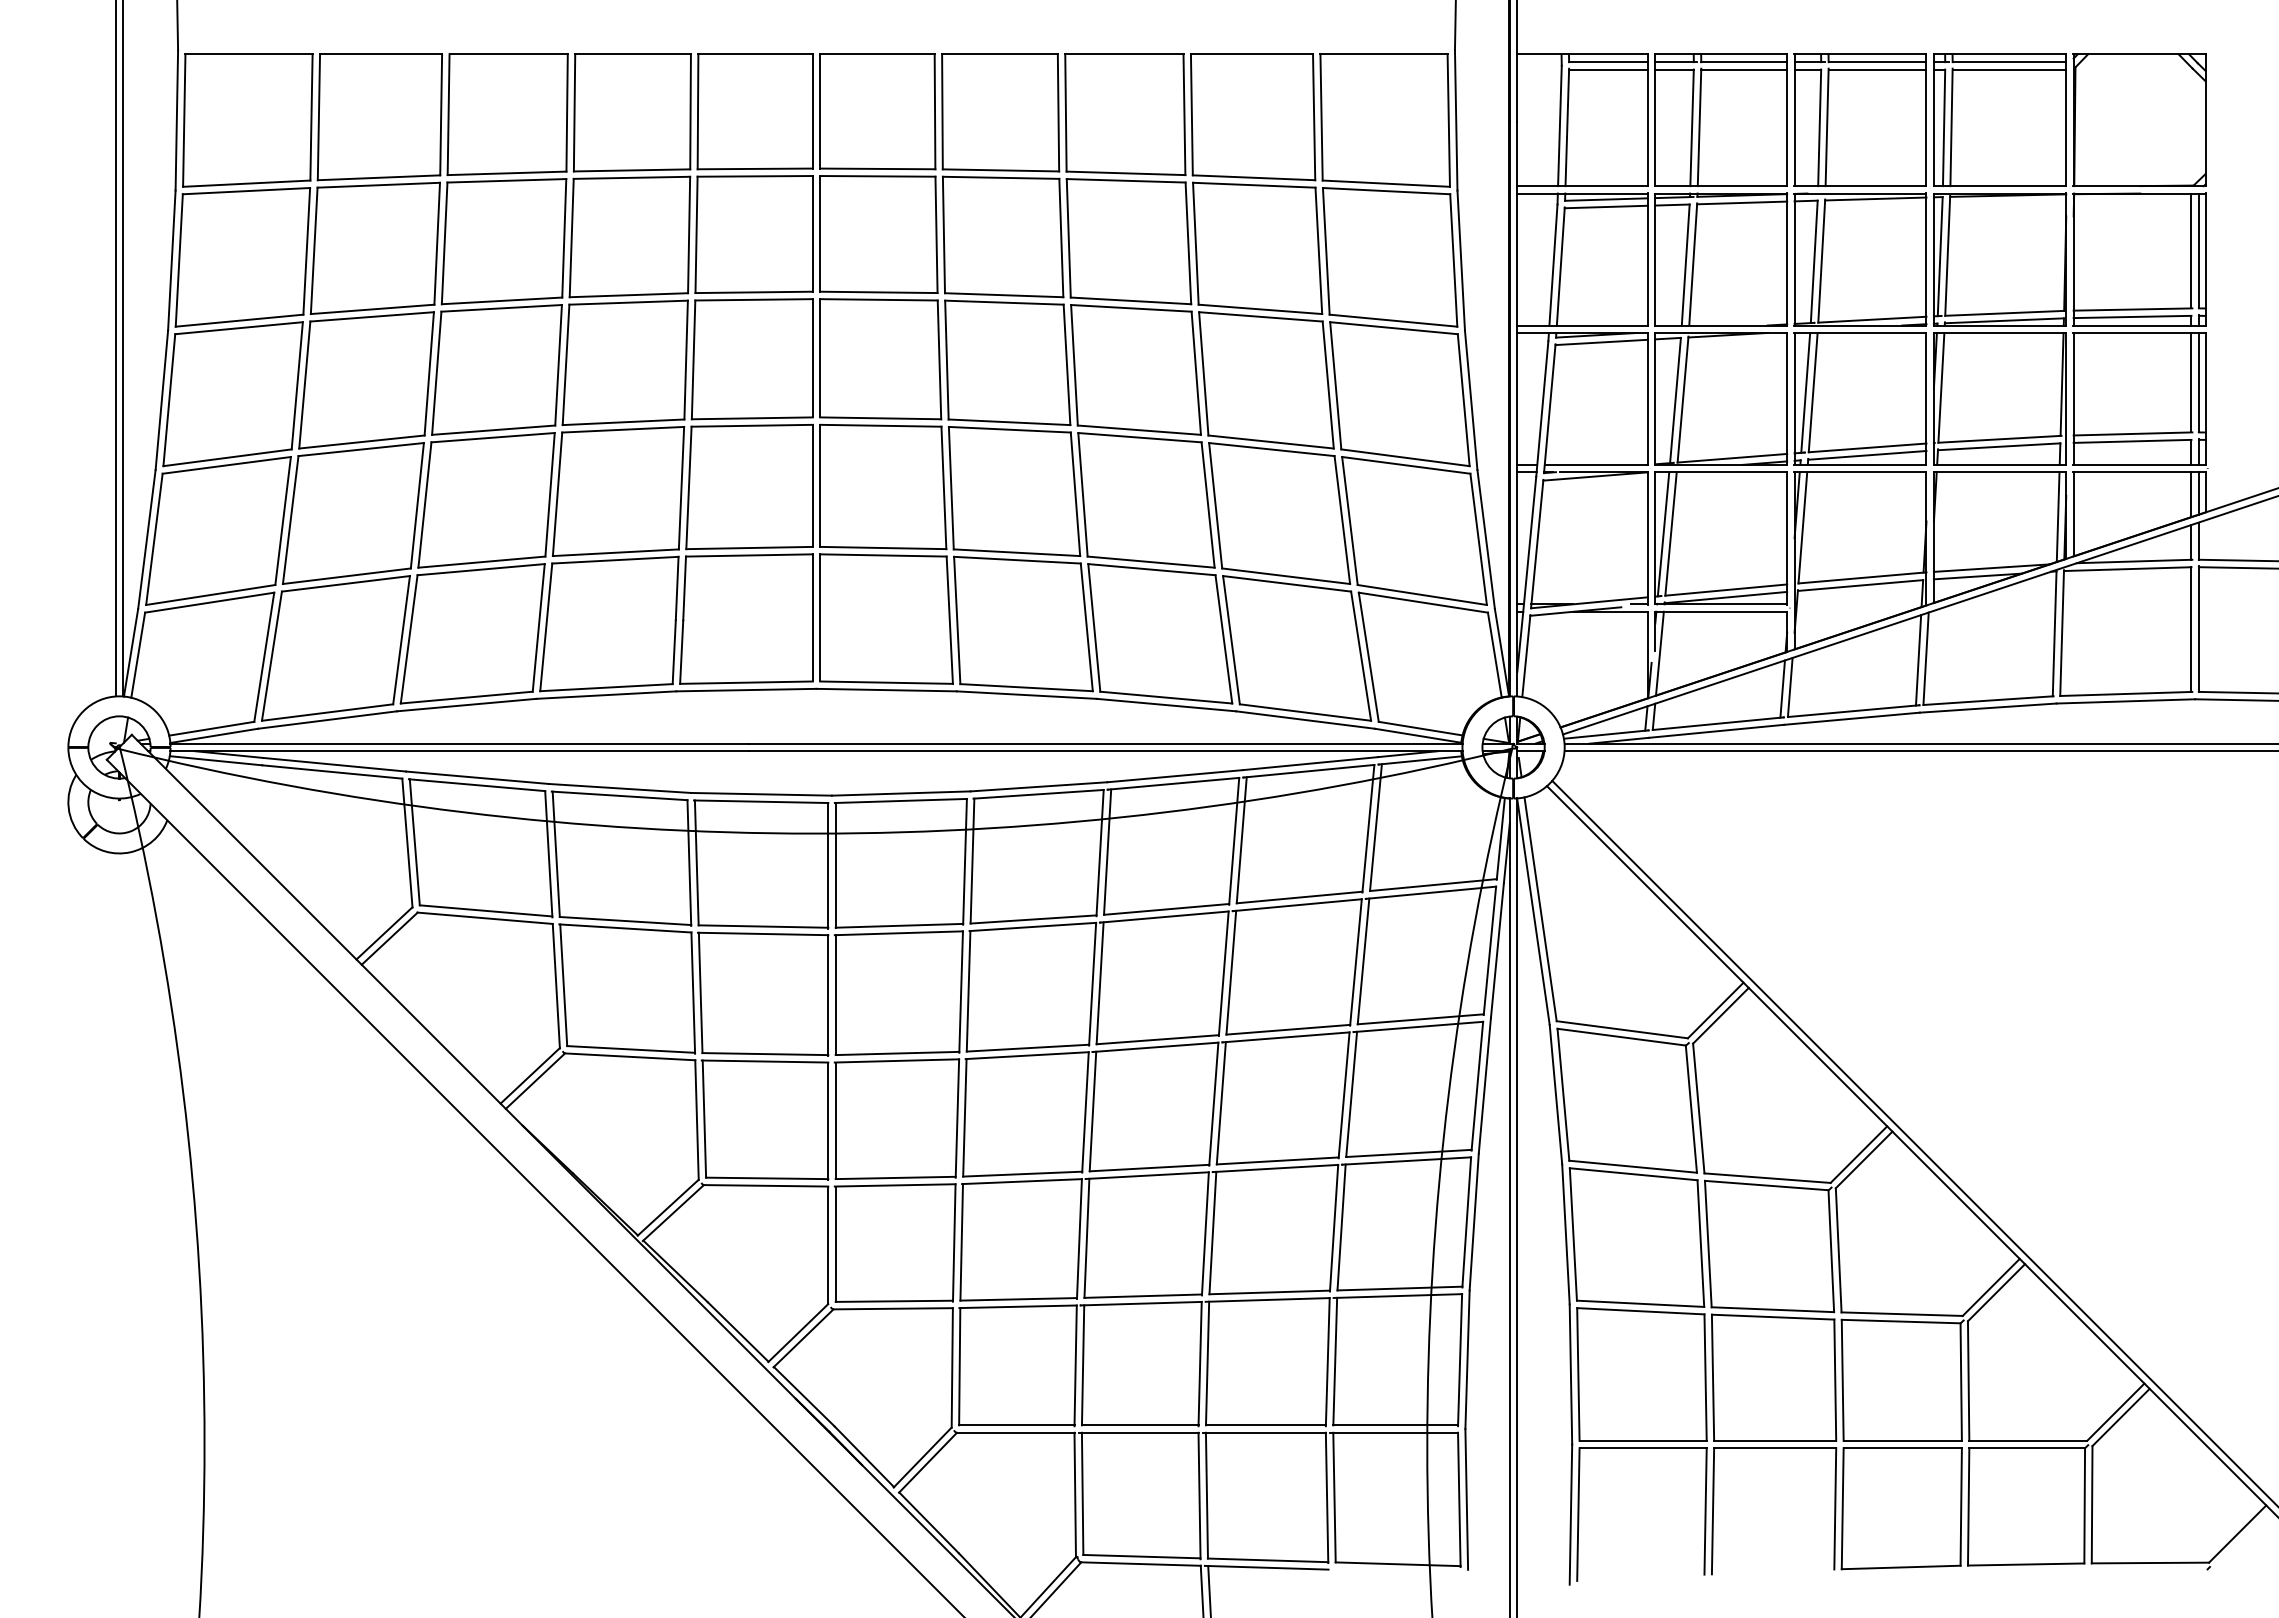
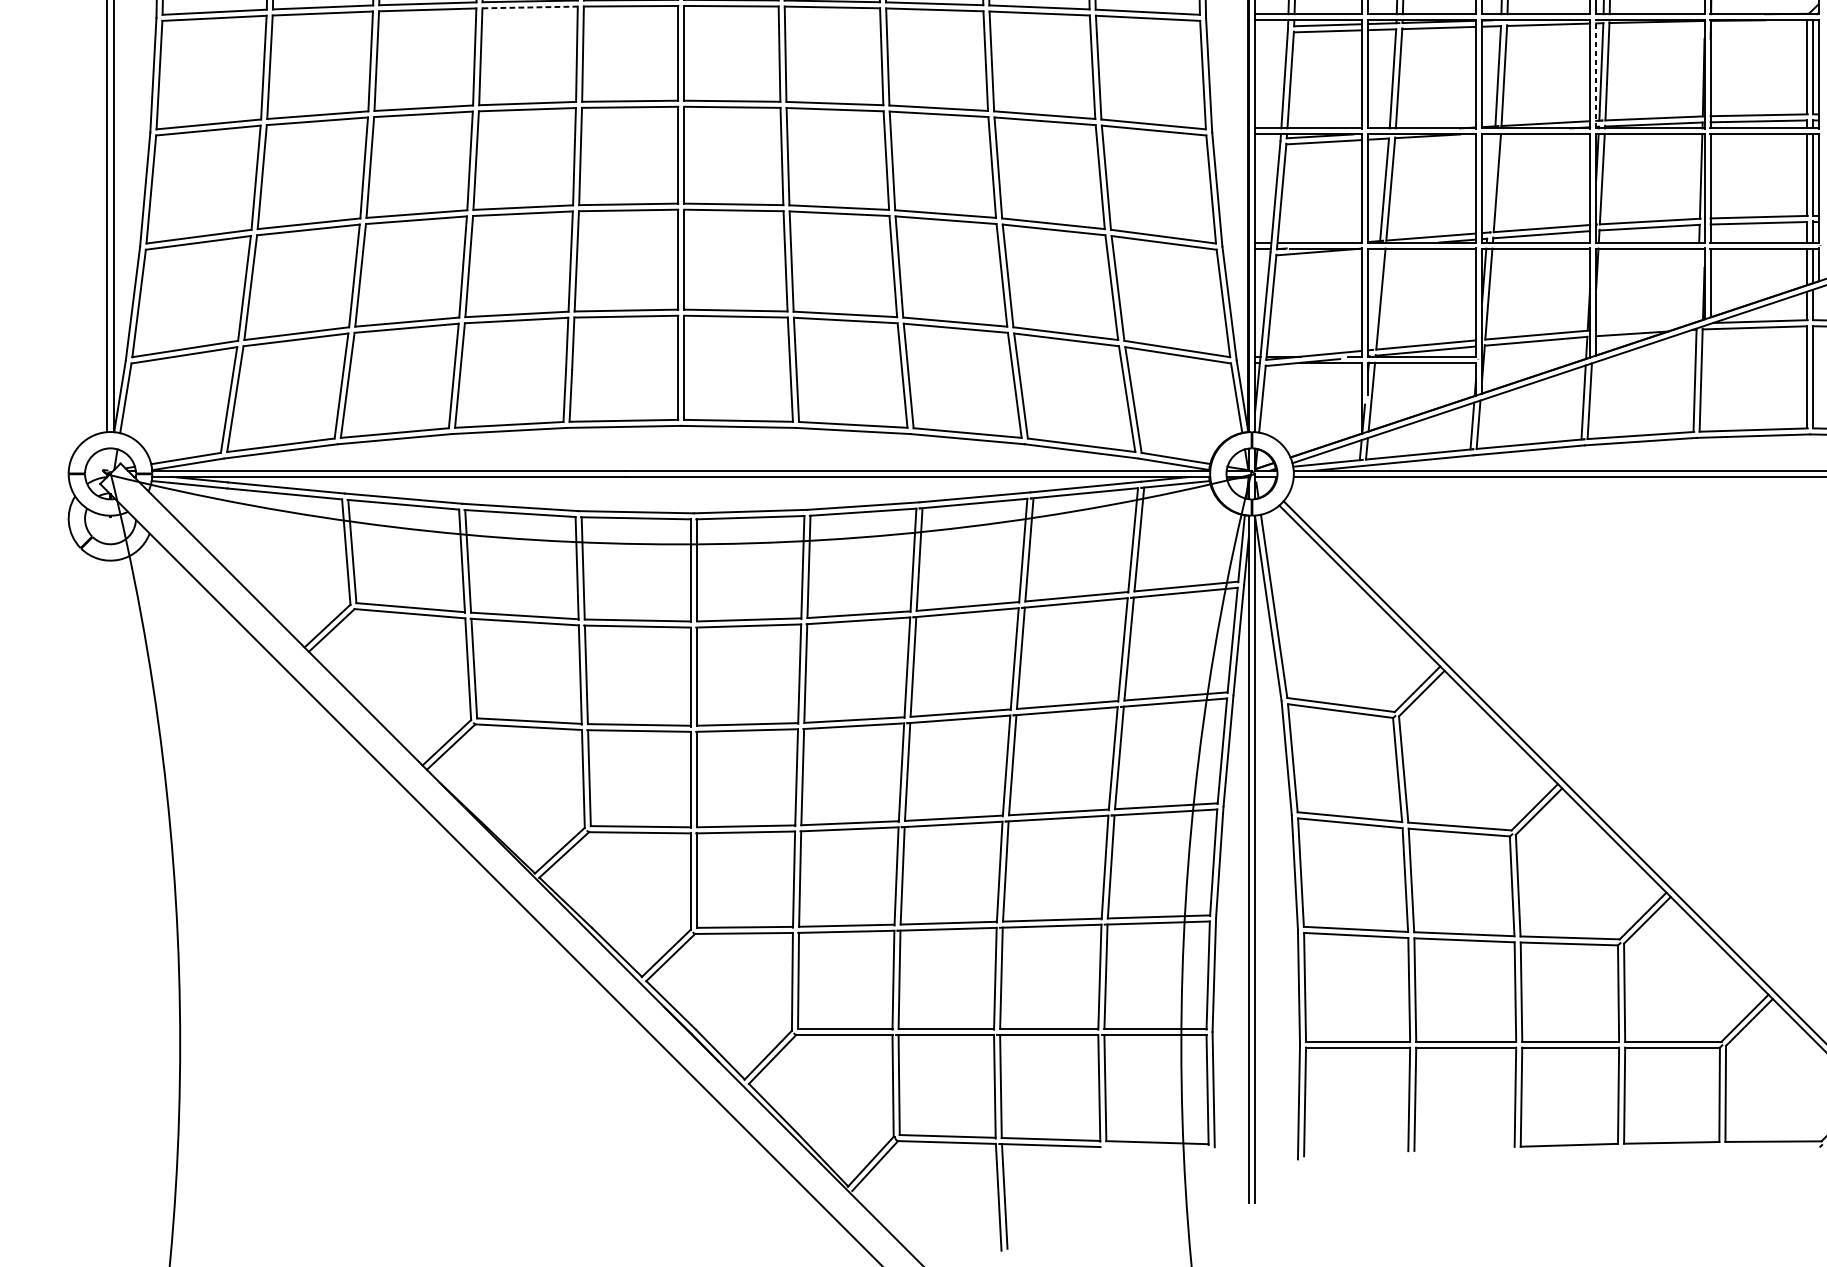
line: (632, 177) -> (530, 7), solid -> dashed
line: (1933, 259) -> (1595, 74), solid -> dashed
line: (1805, 392) -> (1491, 183), removed
line: (2057, 517) -> (1697, 285), removed
line: (1663, 534) -> (1374, 299), removed
line: (1991, 567) -> (1643, 326), removed

